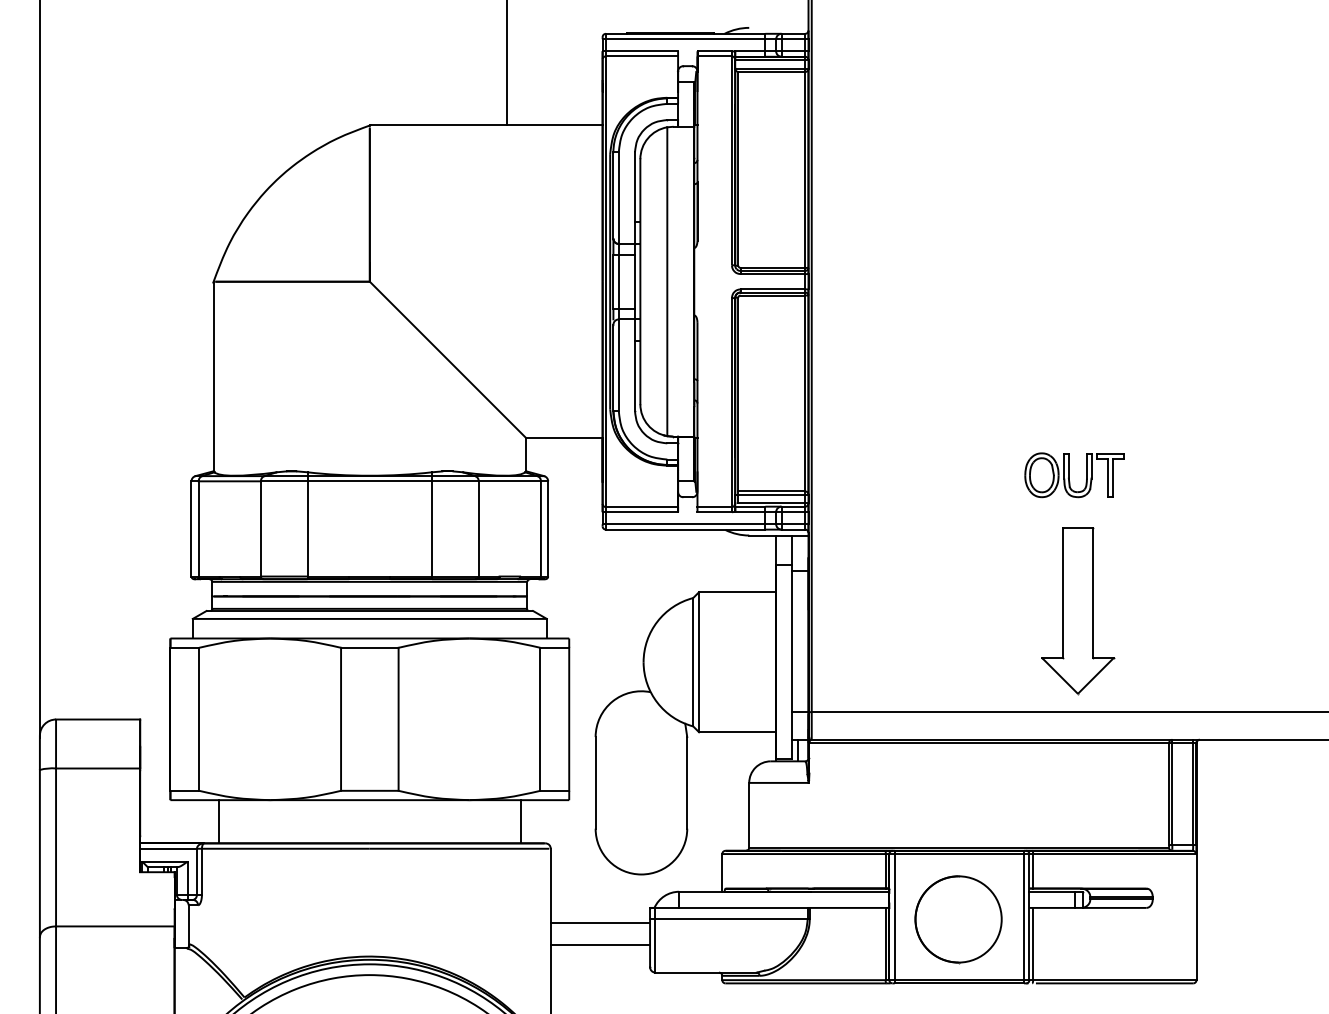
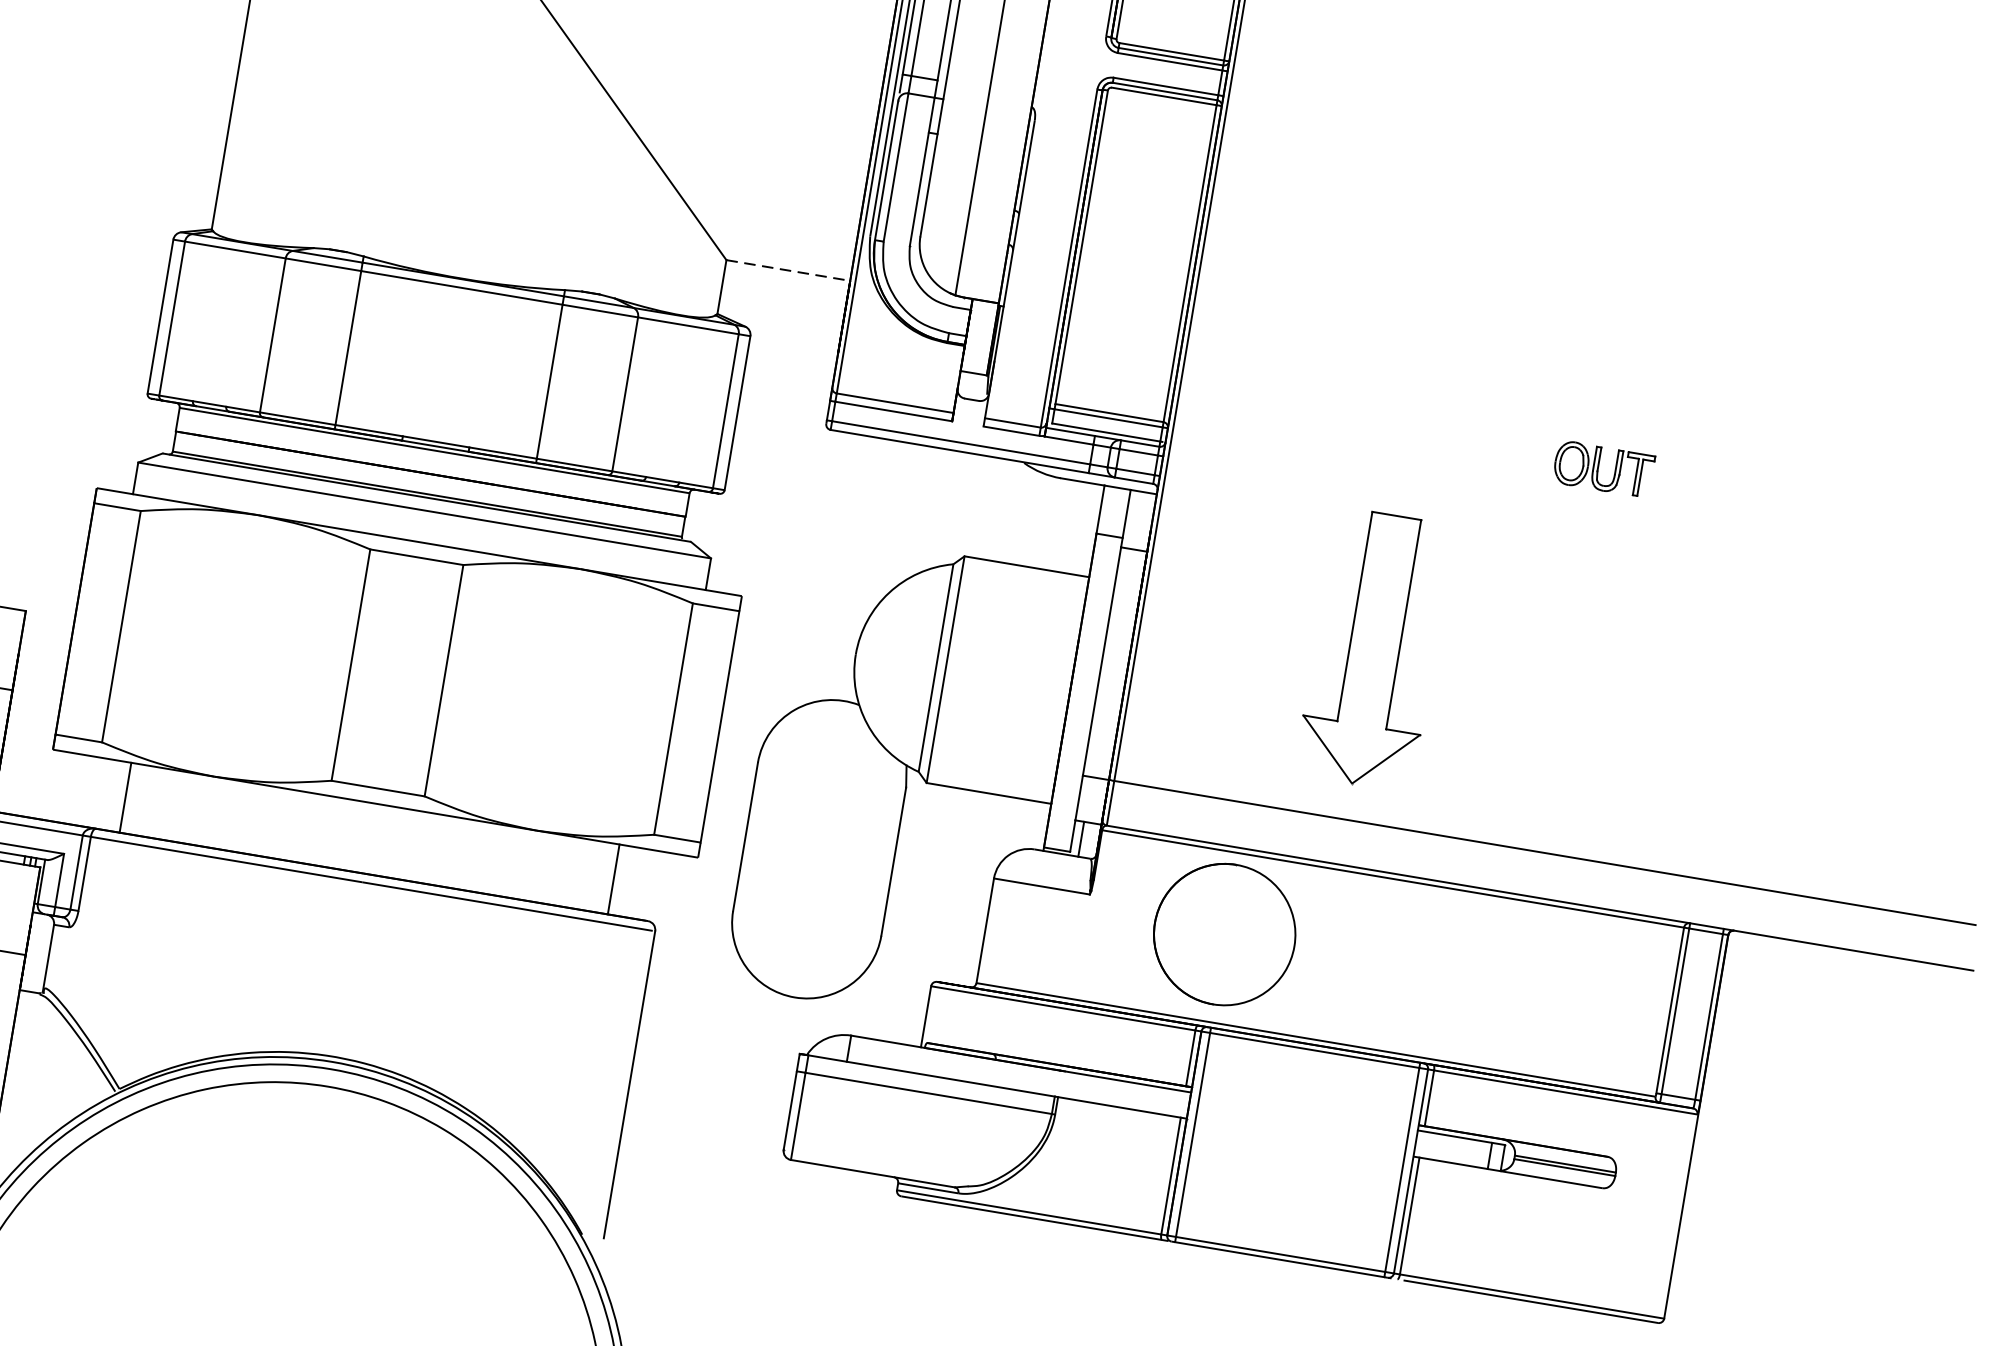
line: (564, 438) -> (788, 271), solid -> dashed
part: (1074, 475) -> (1603, 469), size x0.6
part: (1078, 611) -> (1375, 650), moved
part: (958, 919) -> (1224, 934), moved
line: (600, 923) -> (715, 1065), removed
line: (600, 944) -> (709, 1099), removed

